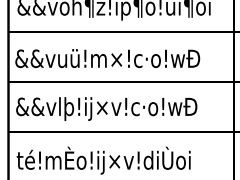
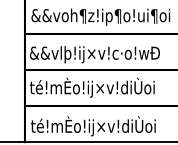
text: (129, 60) -> (111, 54), &&vuü!m×!c·o!wÐ -> &&vlþ!ij×v!c·o!wÐ
text: (105, 106) -> (94, 87), &&vlþ!ij×v!c·o!wÐ -> té!mÈo!ij×v!diÙoi

